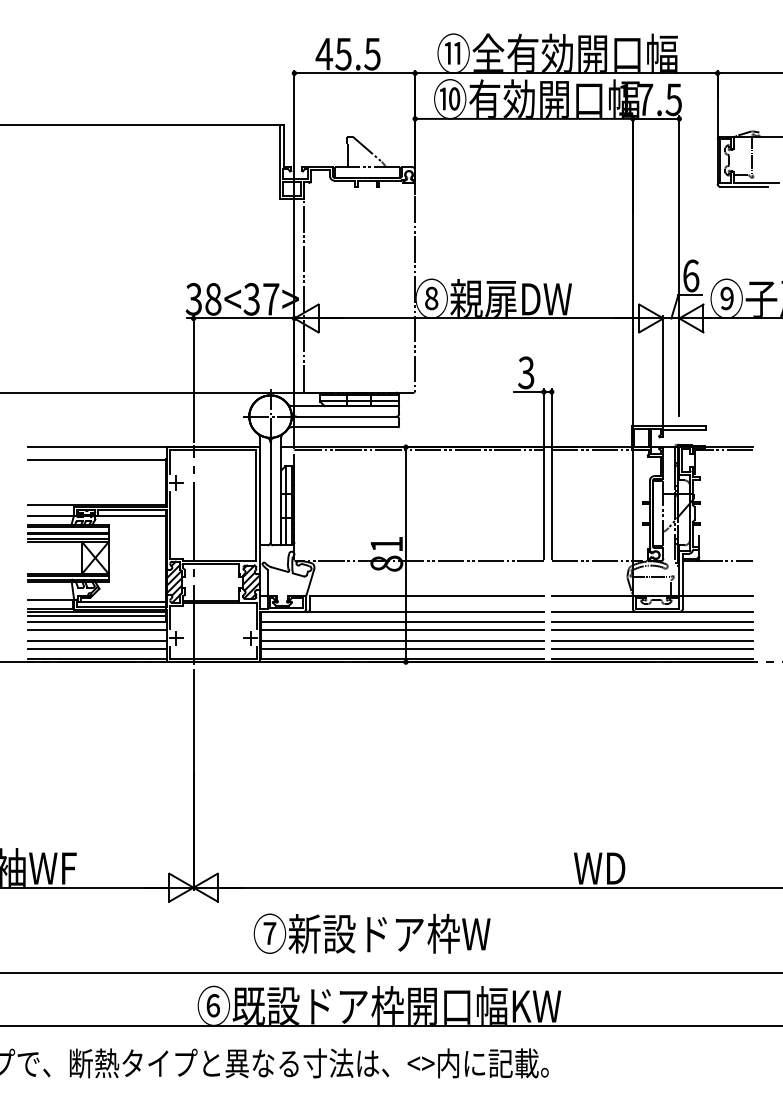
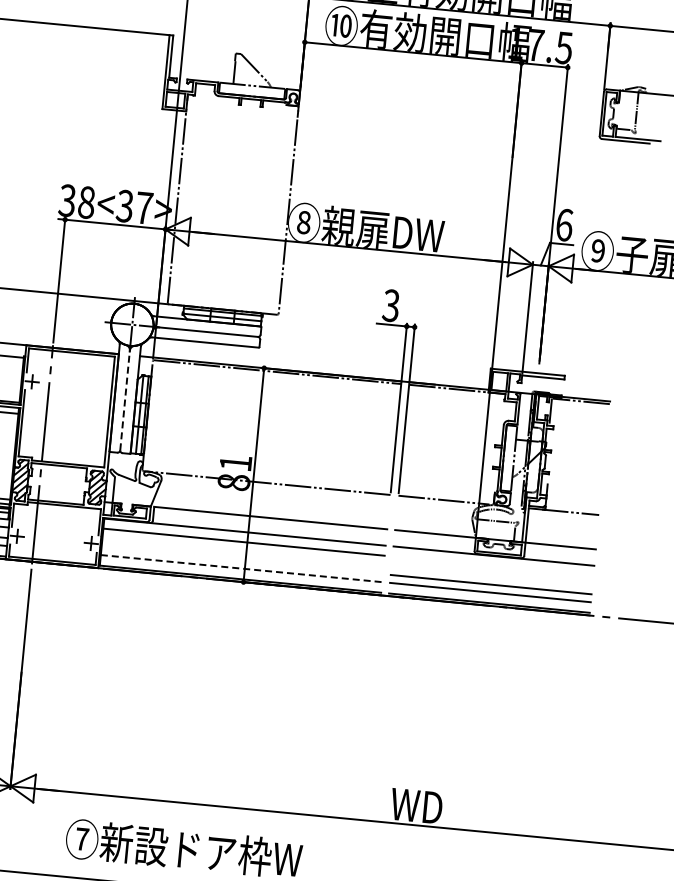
line: (270, 492) -> (125, 400), solid -> dashed
line: (652, 622) -> (492, 566), removed
line: (402, 630) -> (243, 550), removed
line: (652, 630) -> (492, 574), removed
line: (402, 640) -> (242, 560), removed
line: (403, 648) -> (242, 568), solid -> dashed

